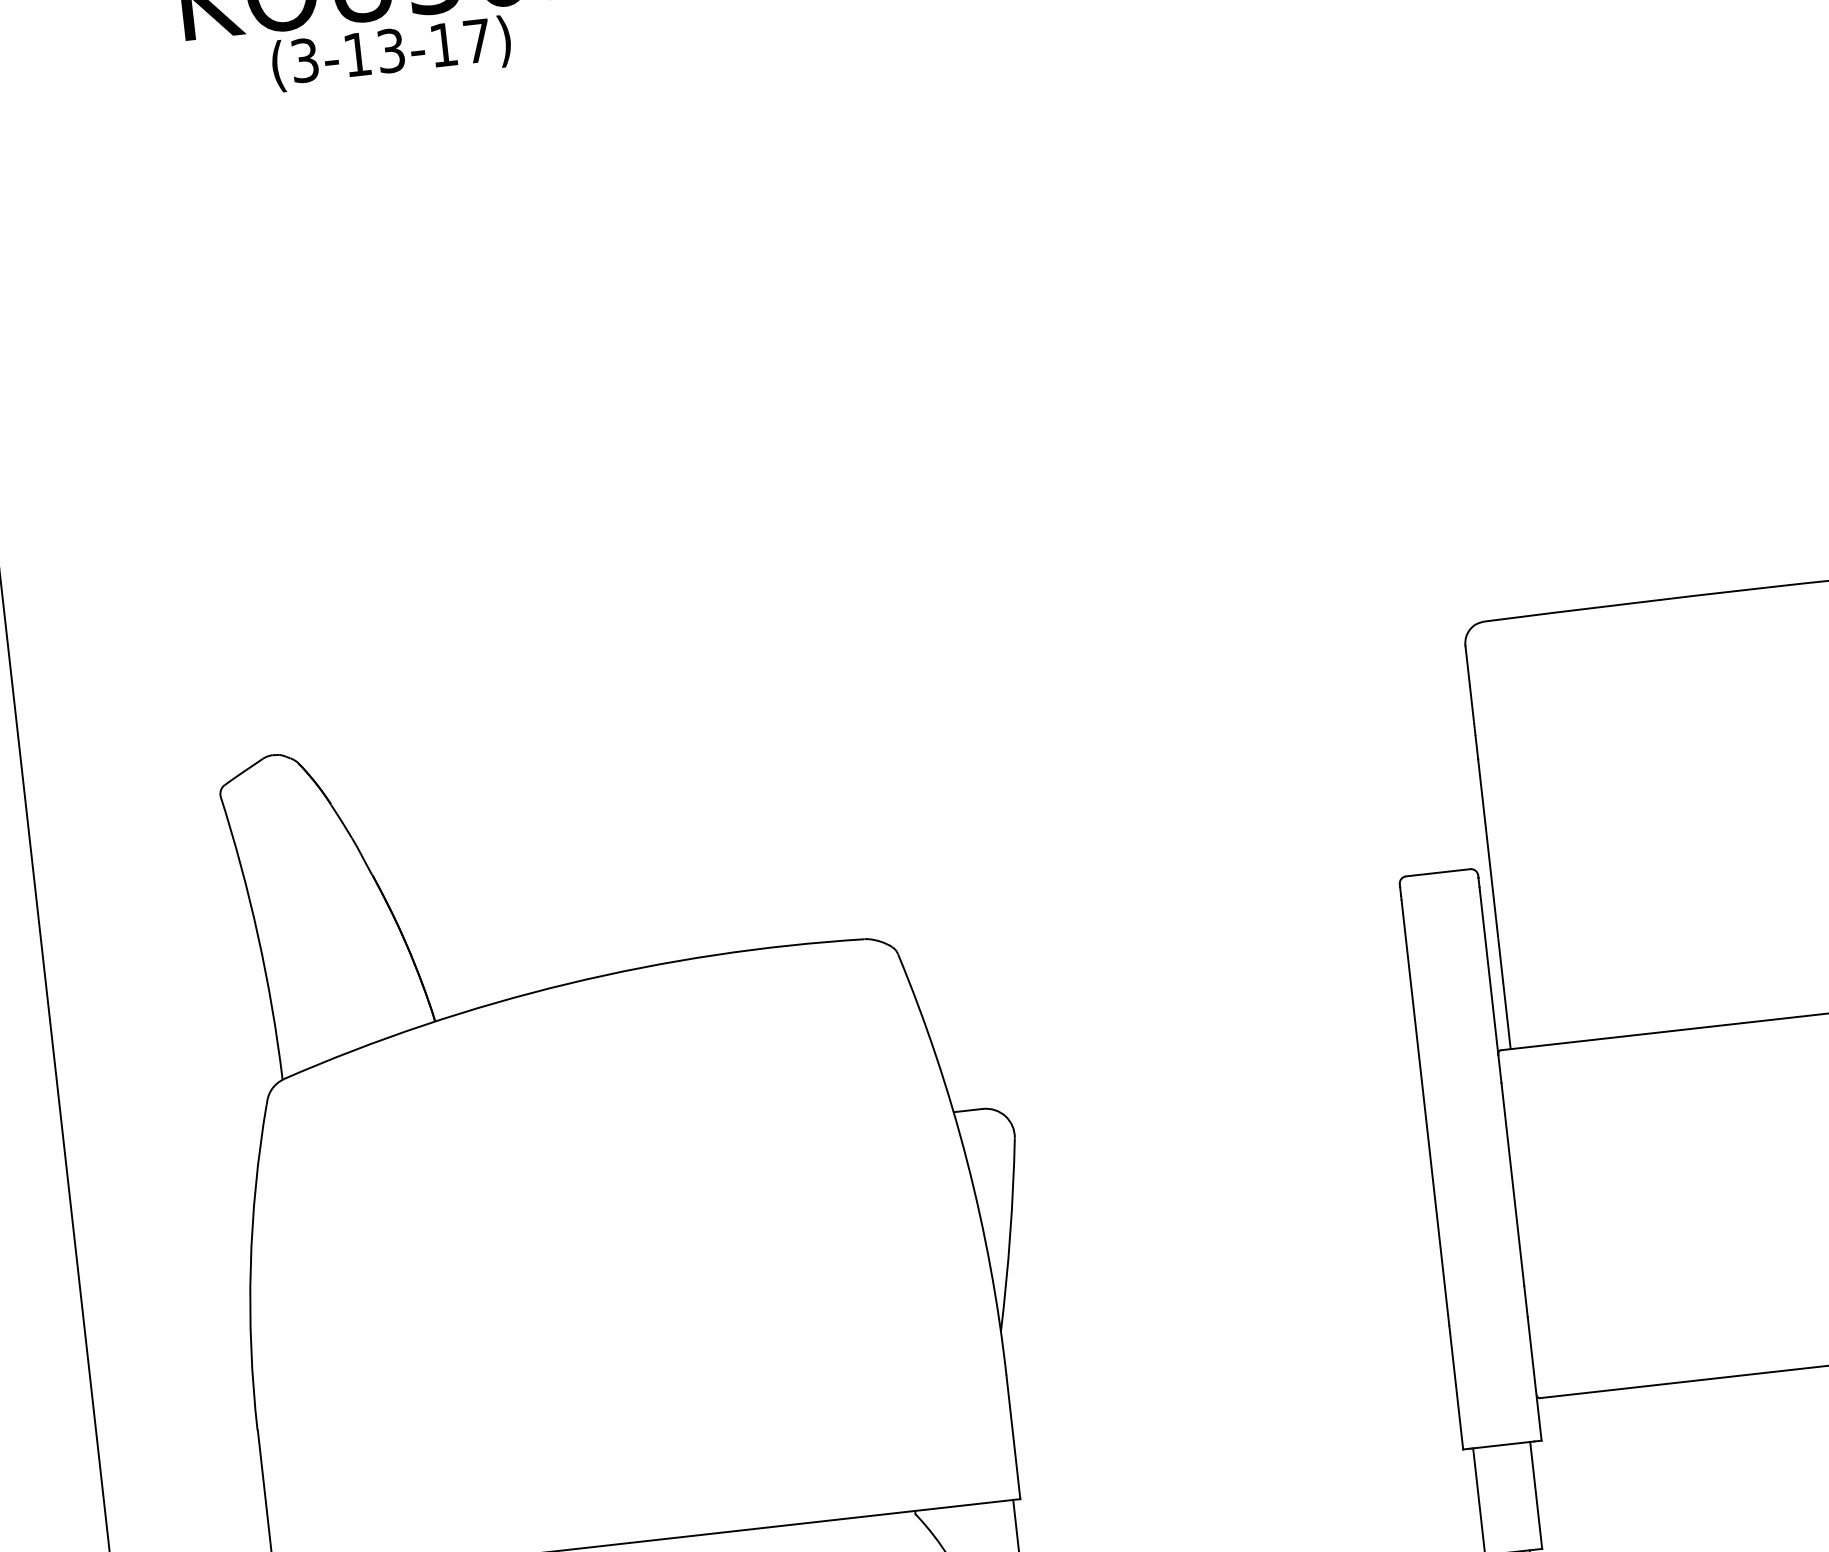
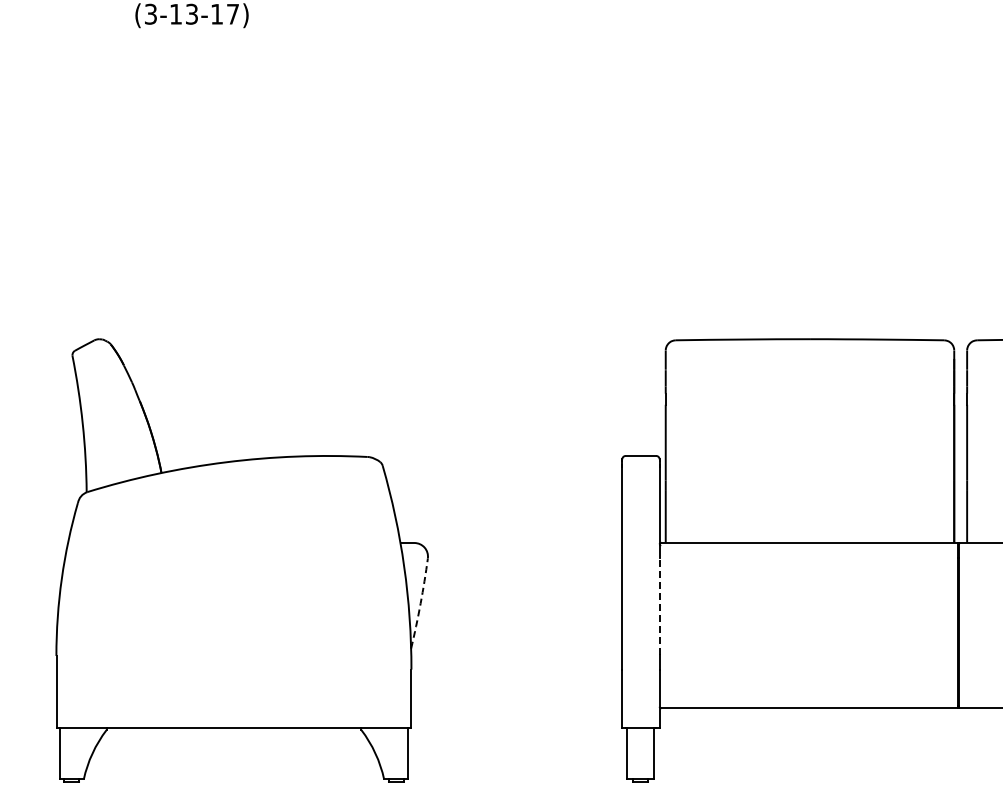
line: (1512, 1184) -> (659, 606), solid -> dashed
arc: (1009, 1234) -> (420, 603), solid -> dashed

